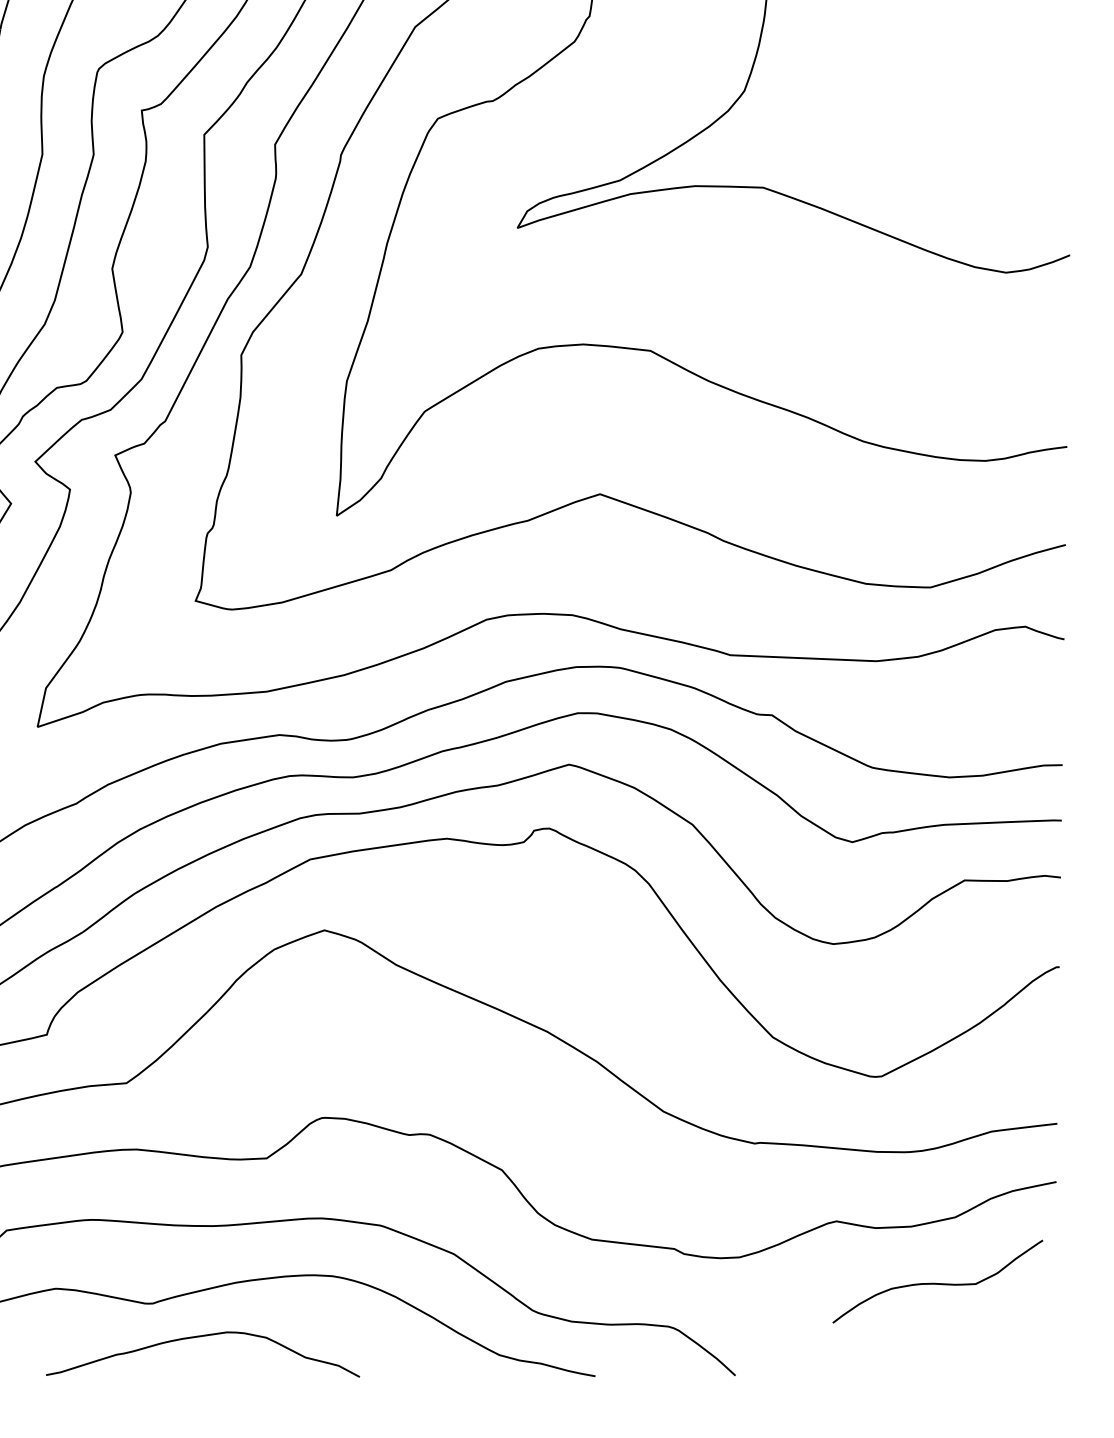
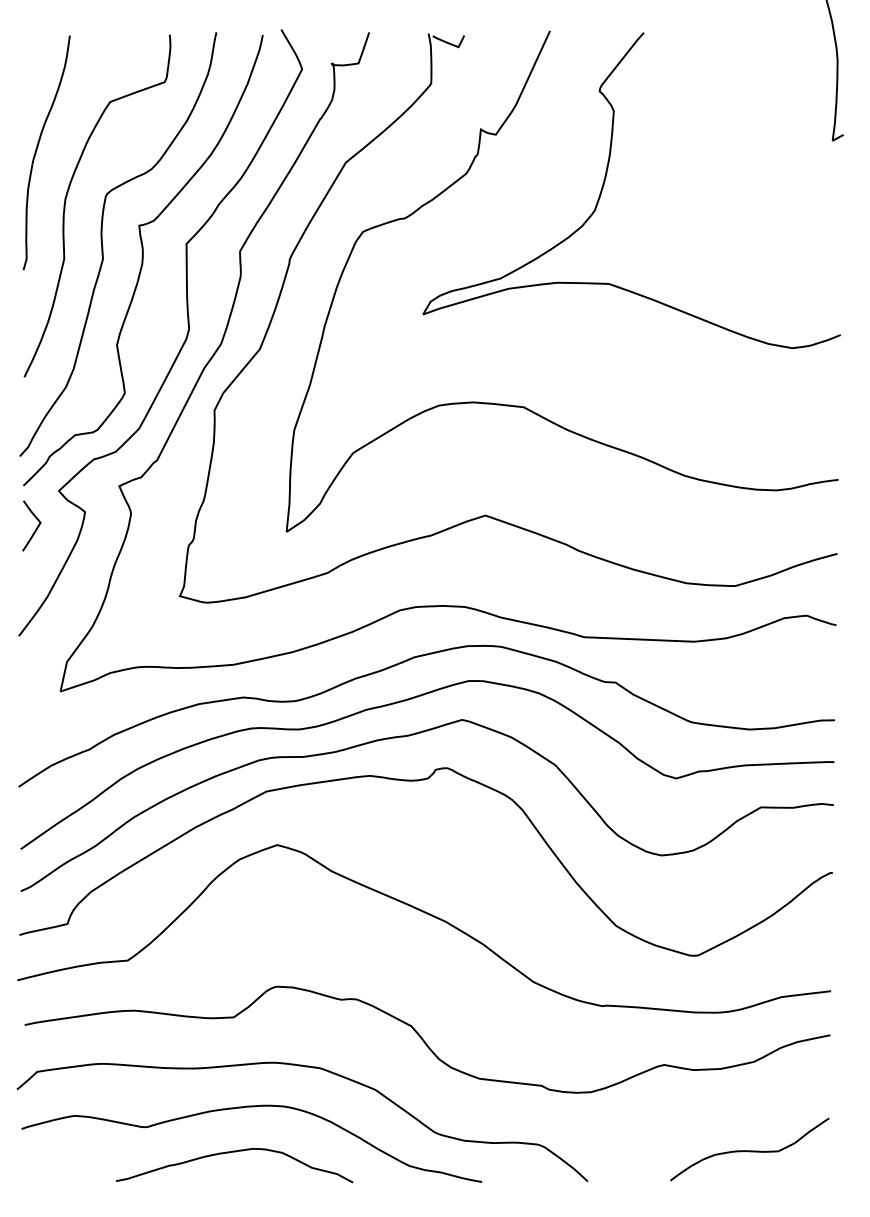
curve: (937, 1282) -> (749, 1150), moved
curve: (202, 1337) -> (234, 1152), moved

